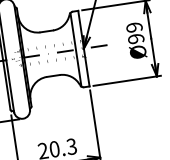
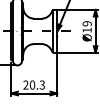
text: (134, 37) -> (86, 29), Ø99 -> Ø19

